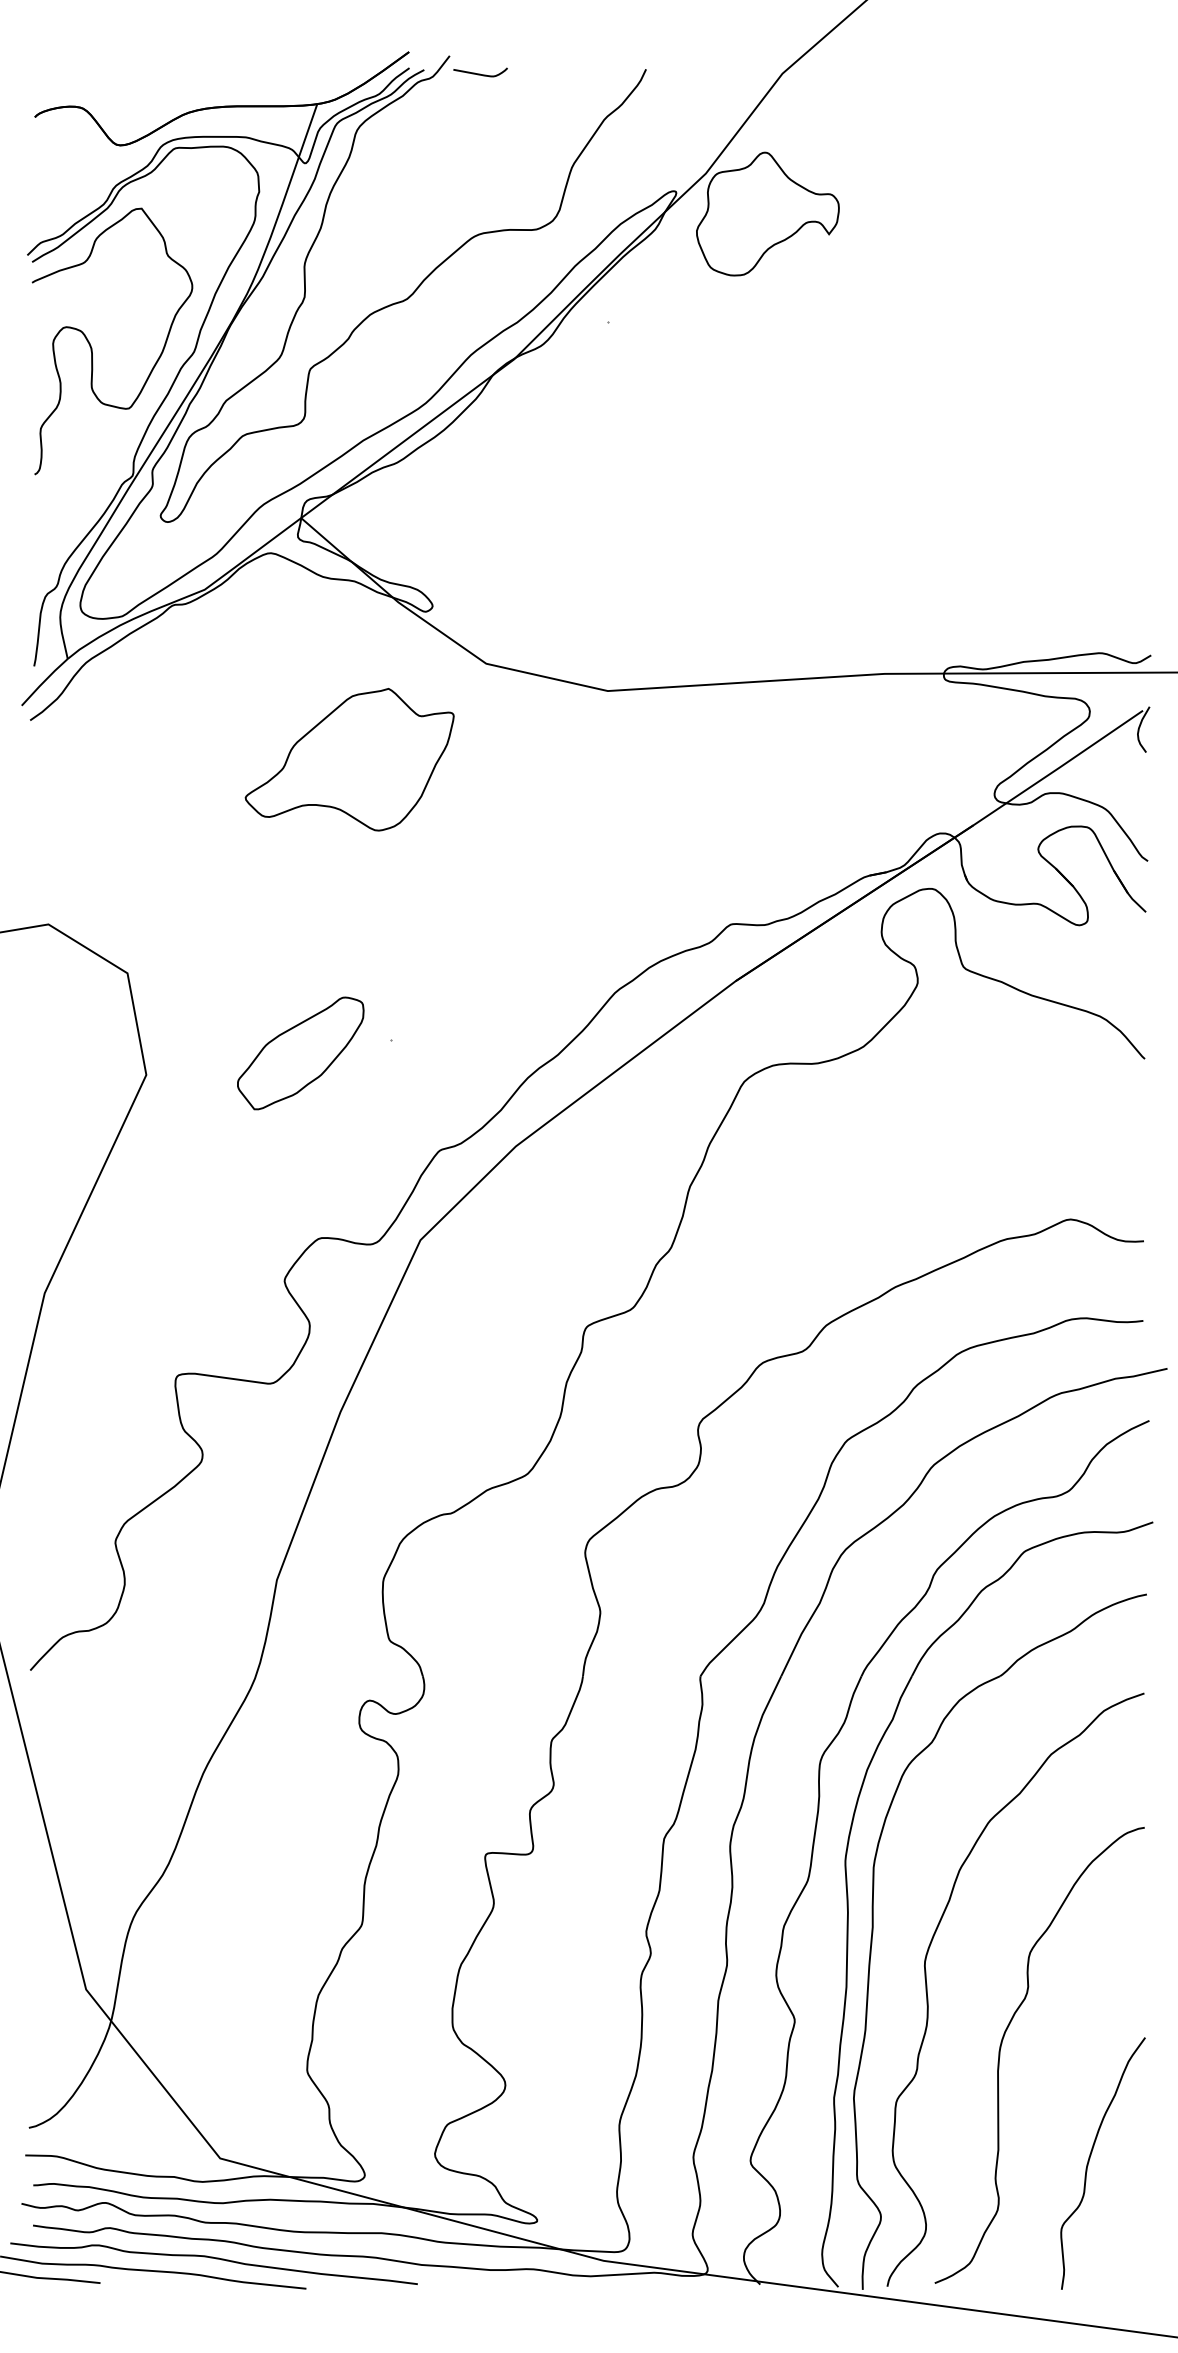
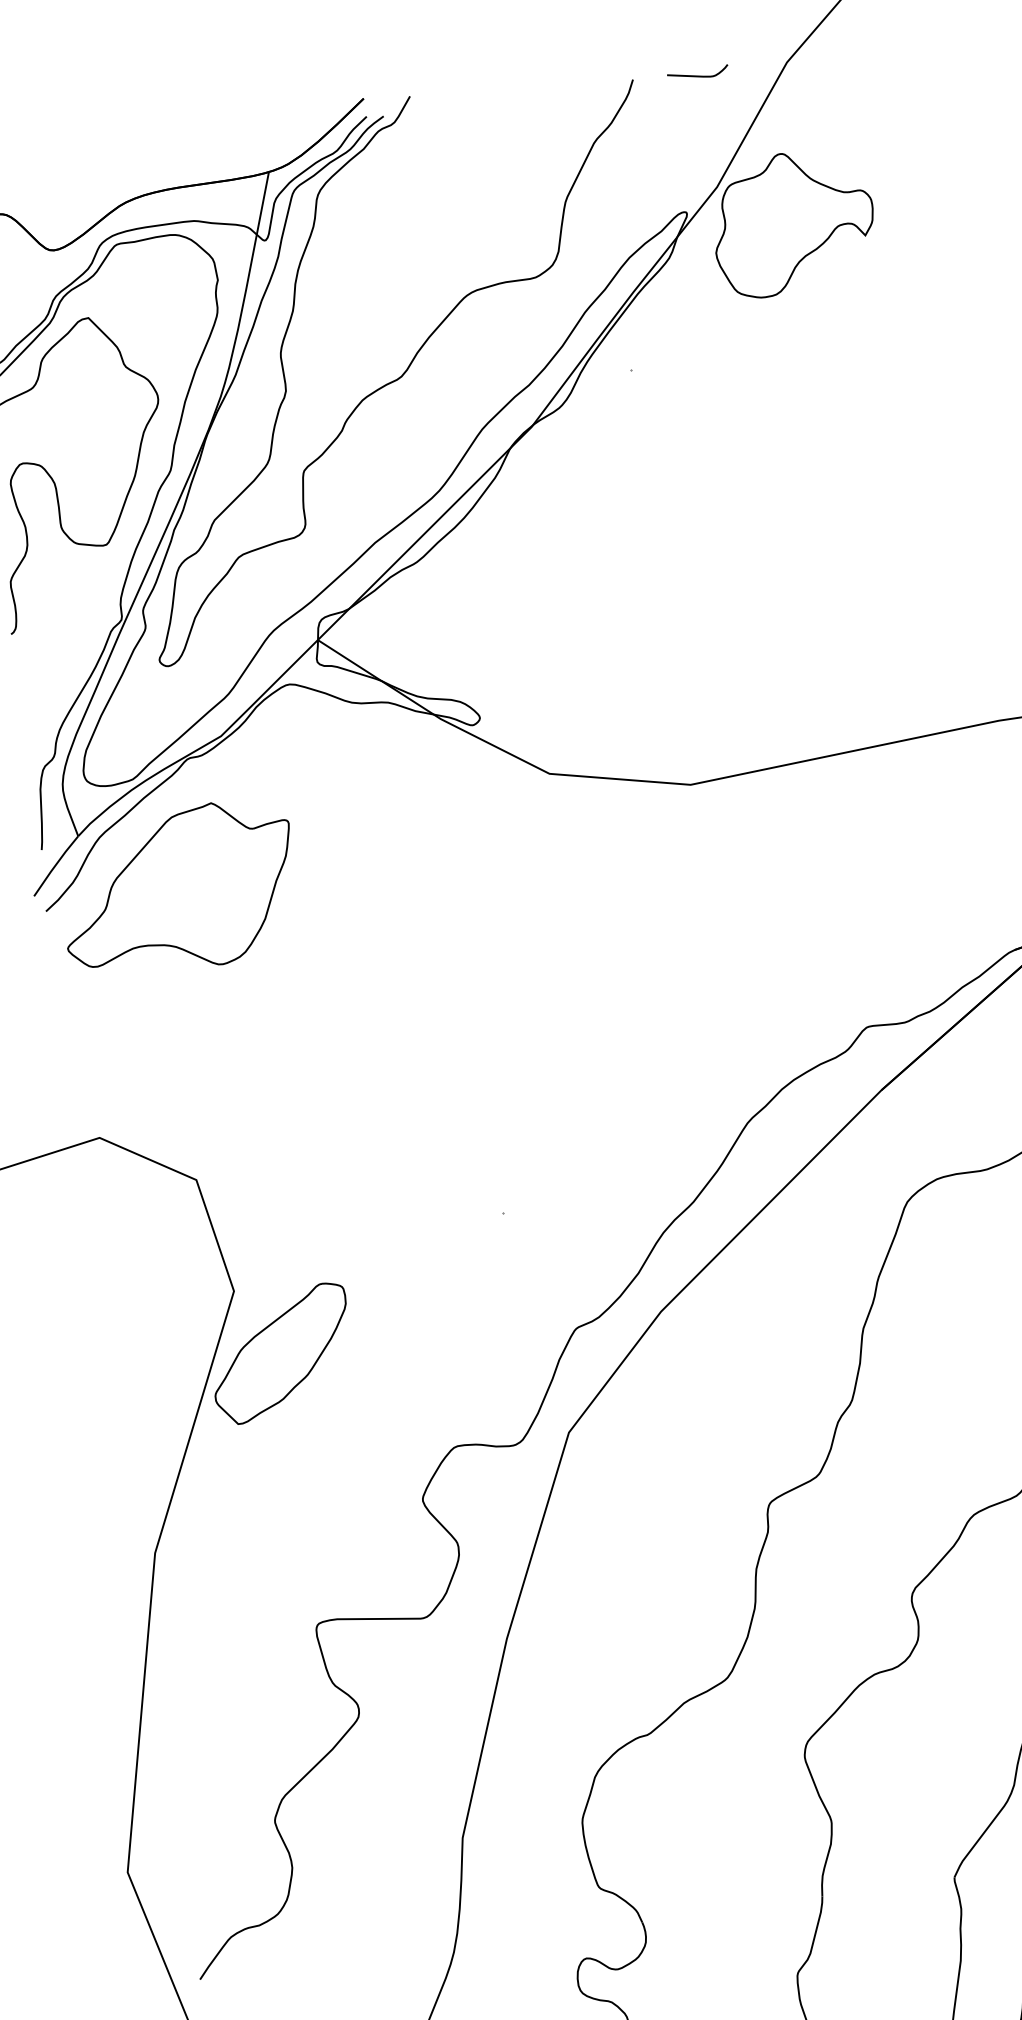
curve: (480, 73) -> (698, 75), moved
part: (349, 759) -> (178, 889), moved
part: (300, 1053) -> (281, 1353), moved

